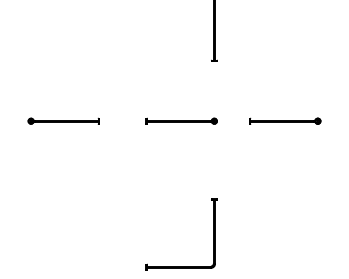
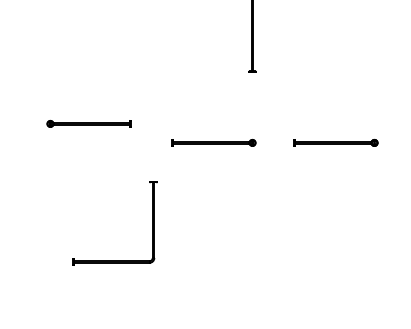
part: (63, 120) -> (88, 123), moved
part: (181, 265) -> (114, 260), moved

